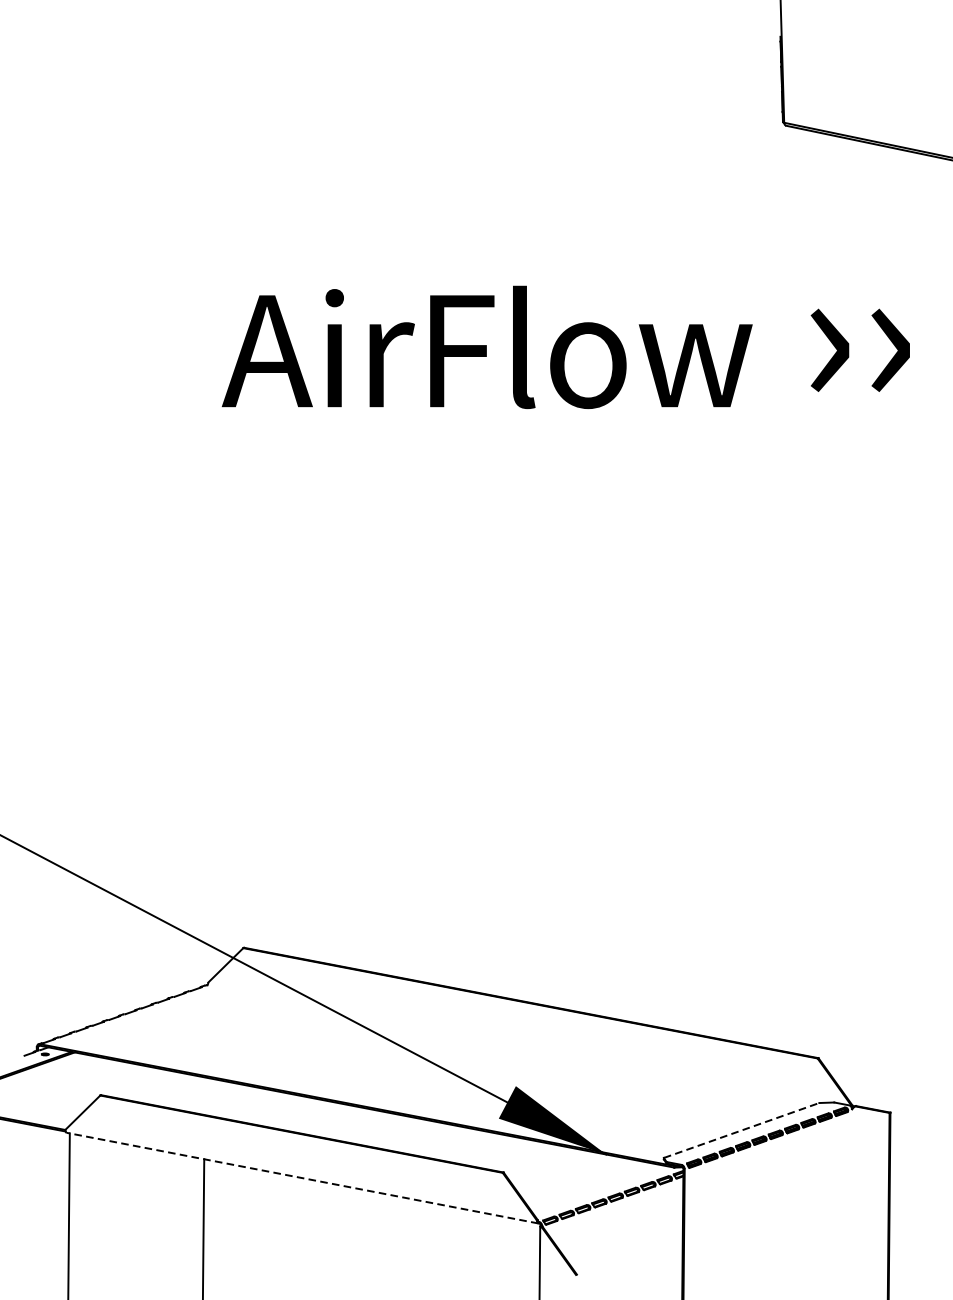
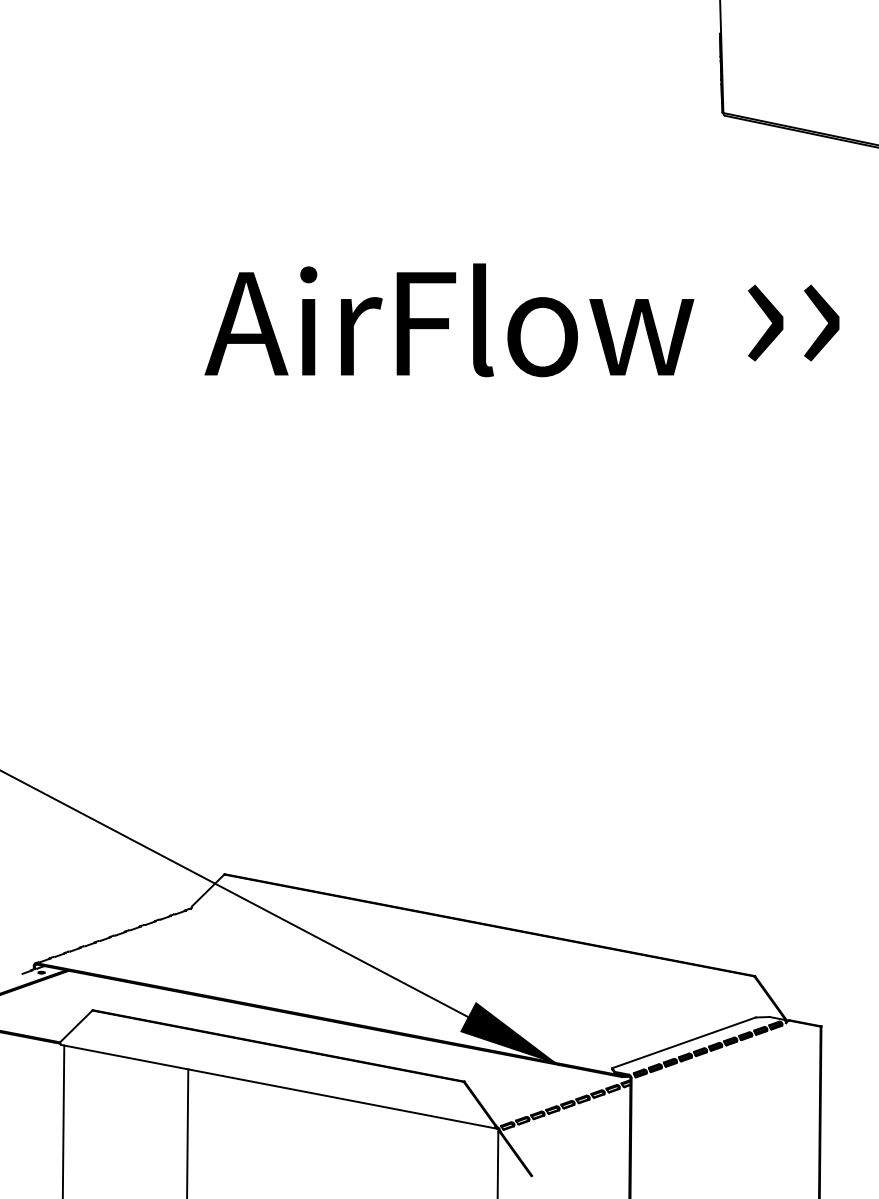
line: (742, 1130) -> (684, 1042), dashed -> solid
line: (303, 1177) -> (279, 1086), dashed -> solid

